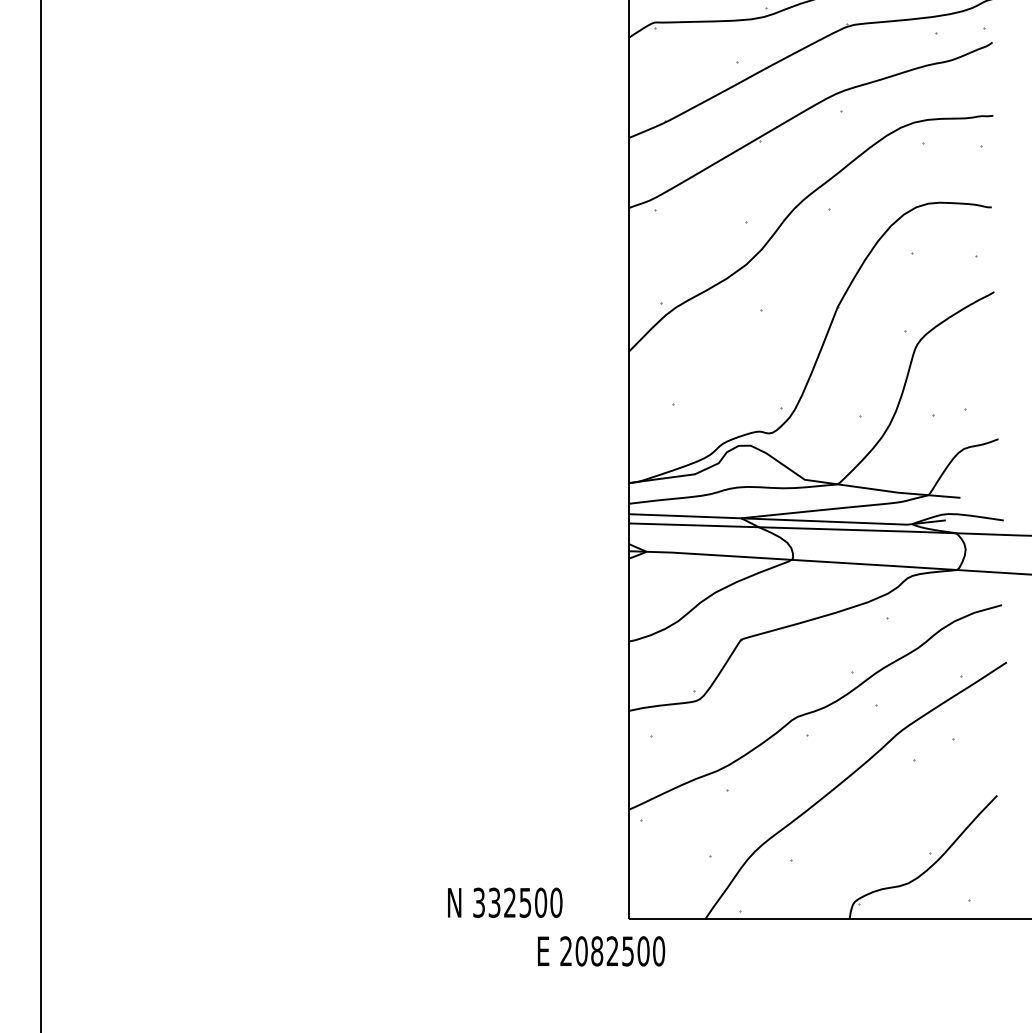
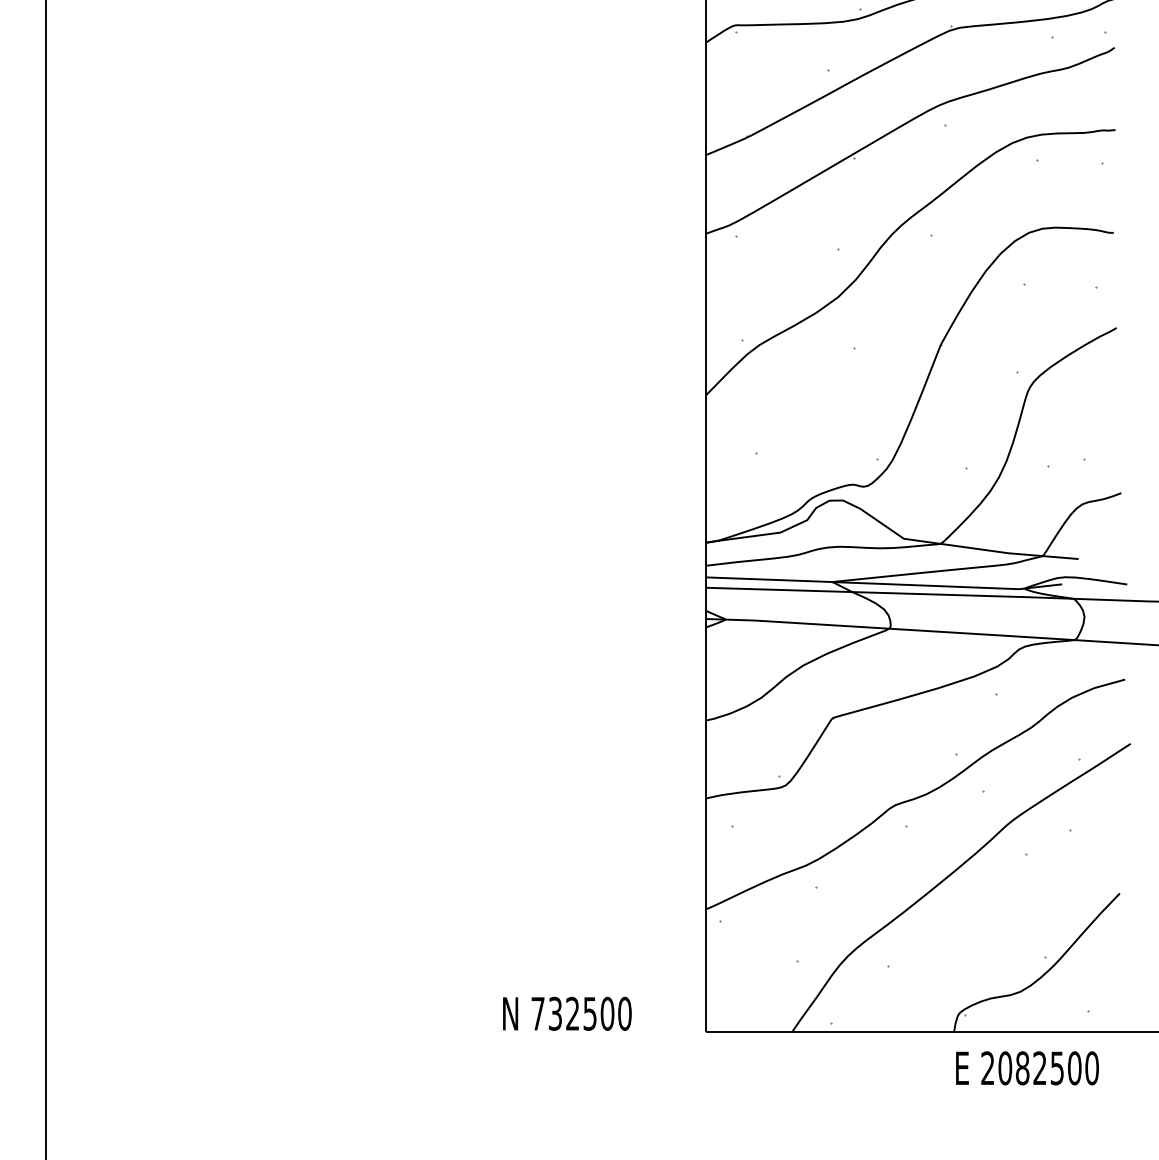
text: (478, 902) -> (537, 1013), 332500 -> 732500
text: (601, 951) -> (1027, 1068), moved

